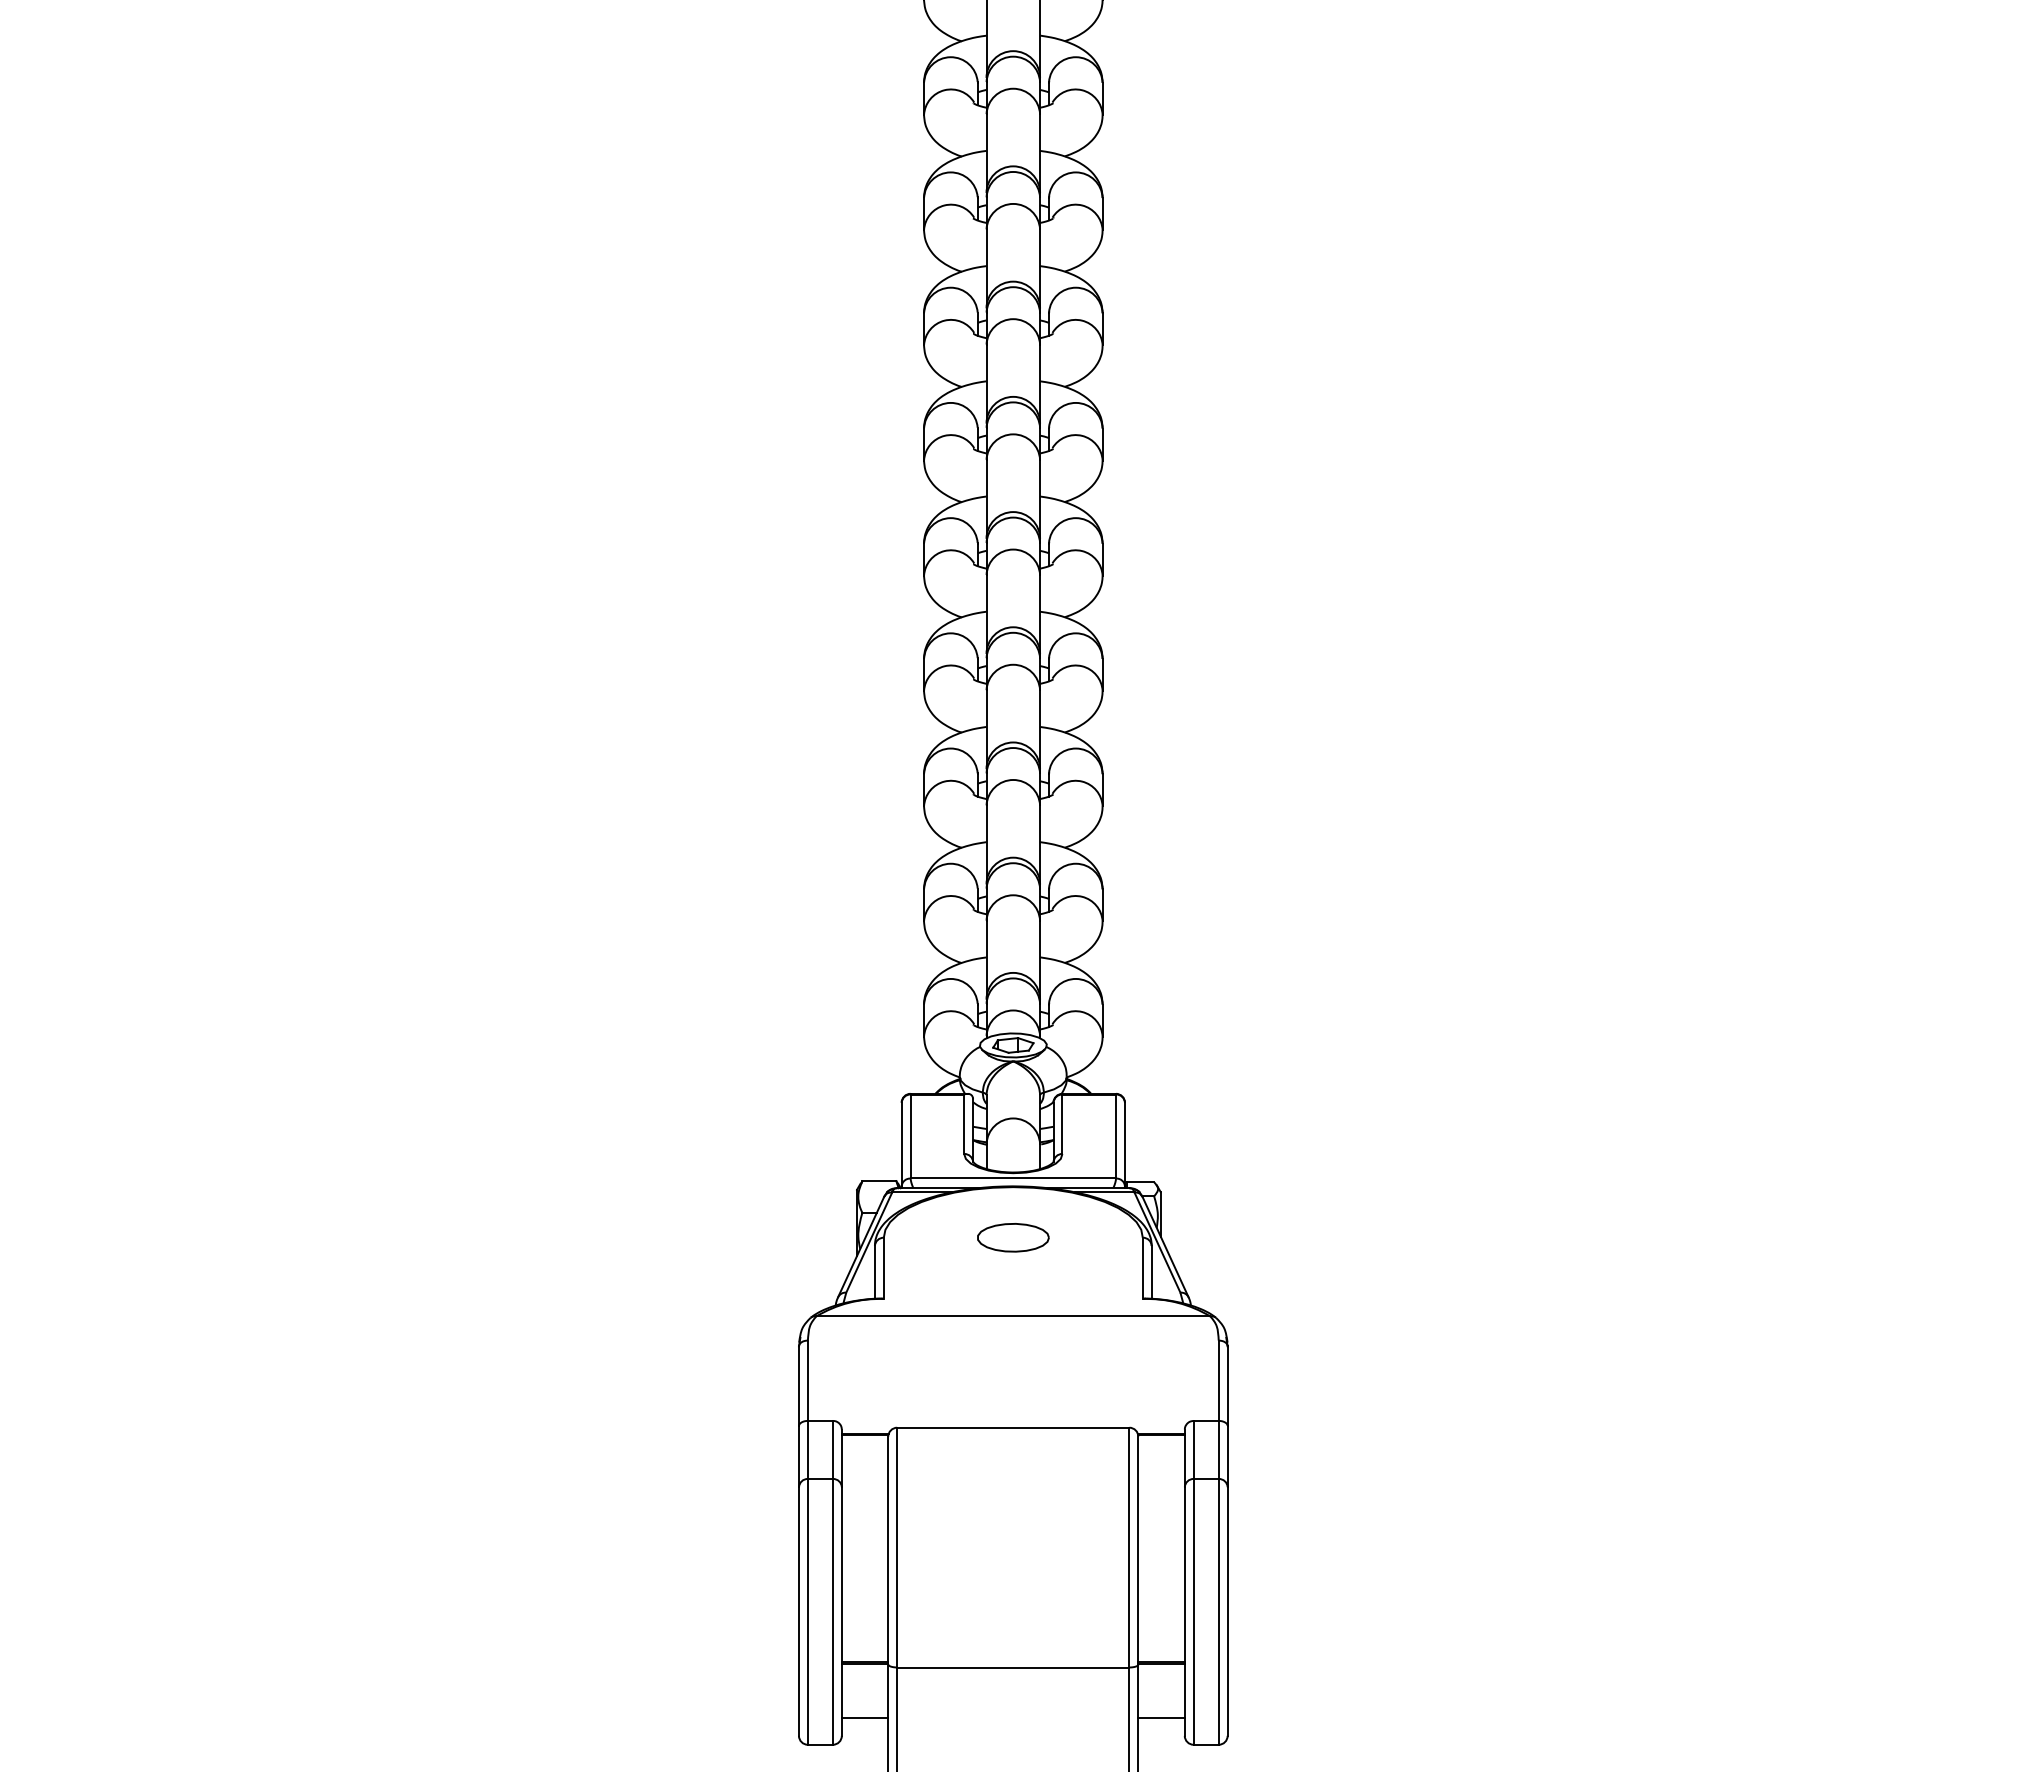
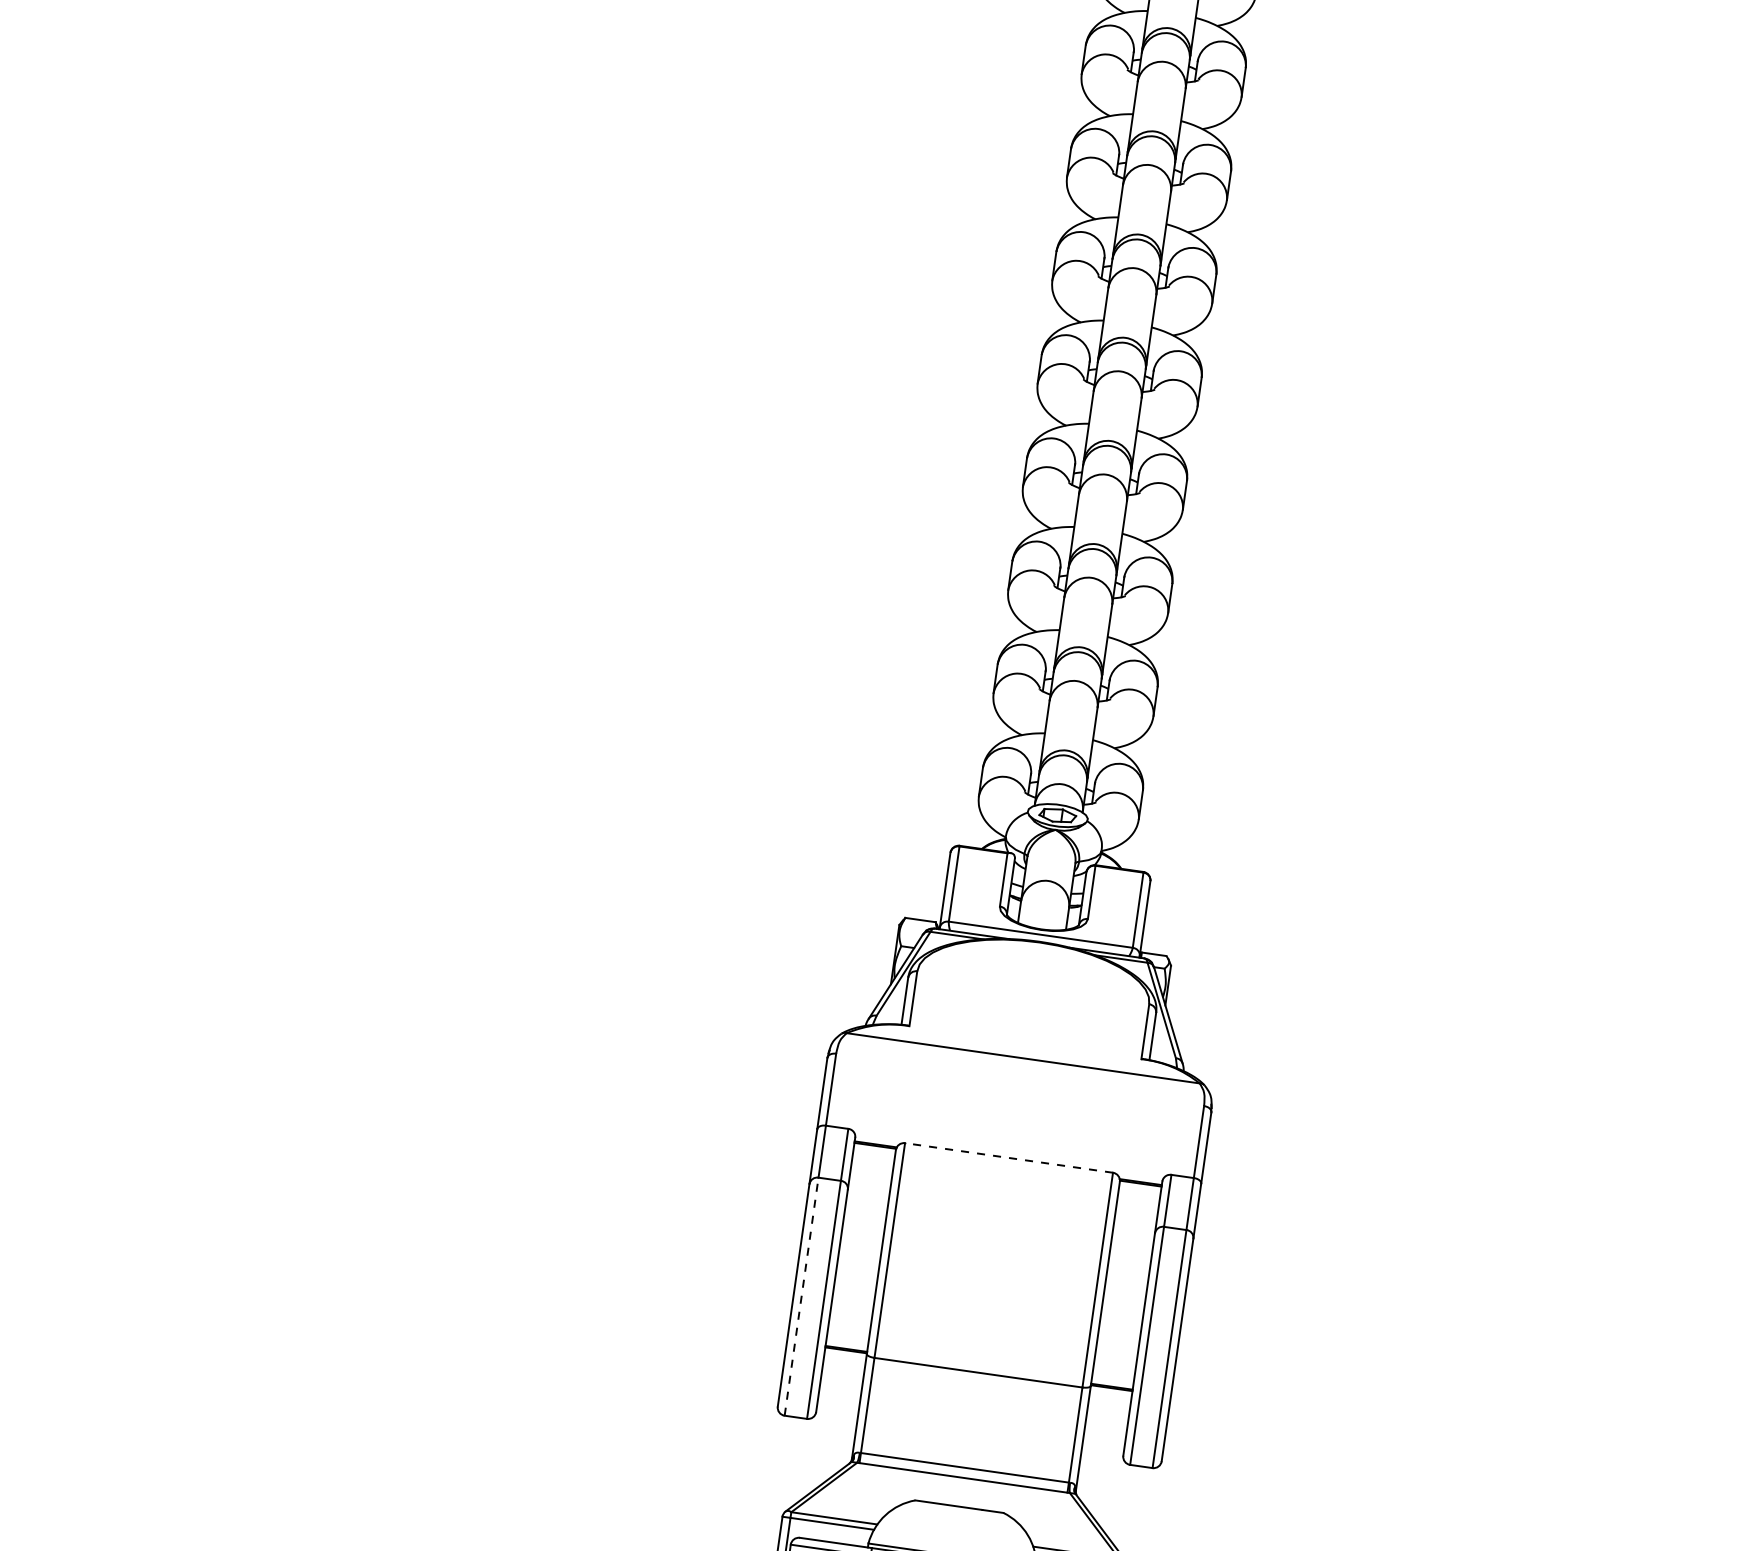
part: (1013, 1237) -> (1033, 987), removed
line: (1012, 1427) -> (1008, 1157), solid -> dashed
line: (807, 1611) -> (801, 1296), solid -> dashed
line: (864, 1718) -> (838, 1399), removed
line: (1161, 1718) -> (1104, 1437), removed

